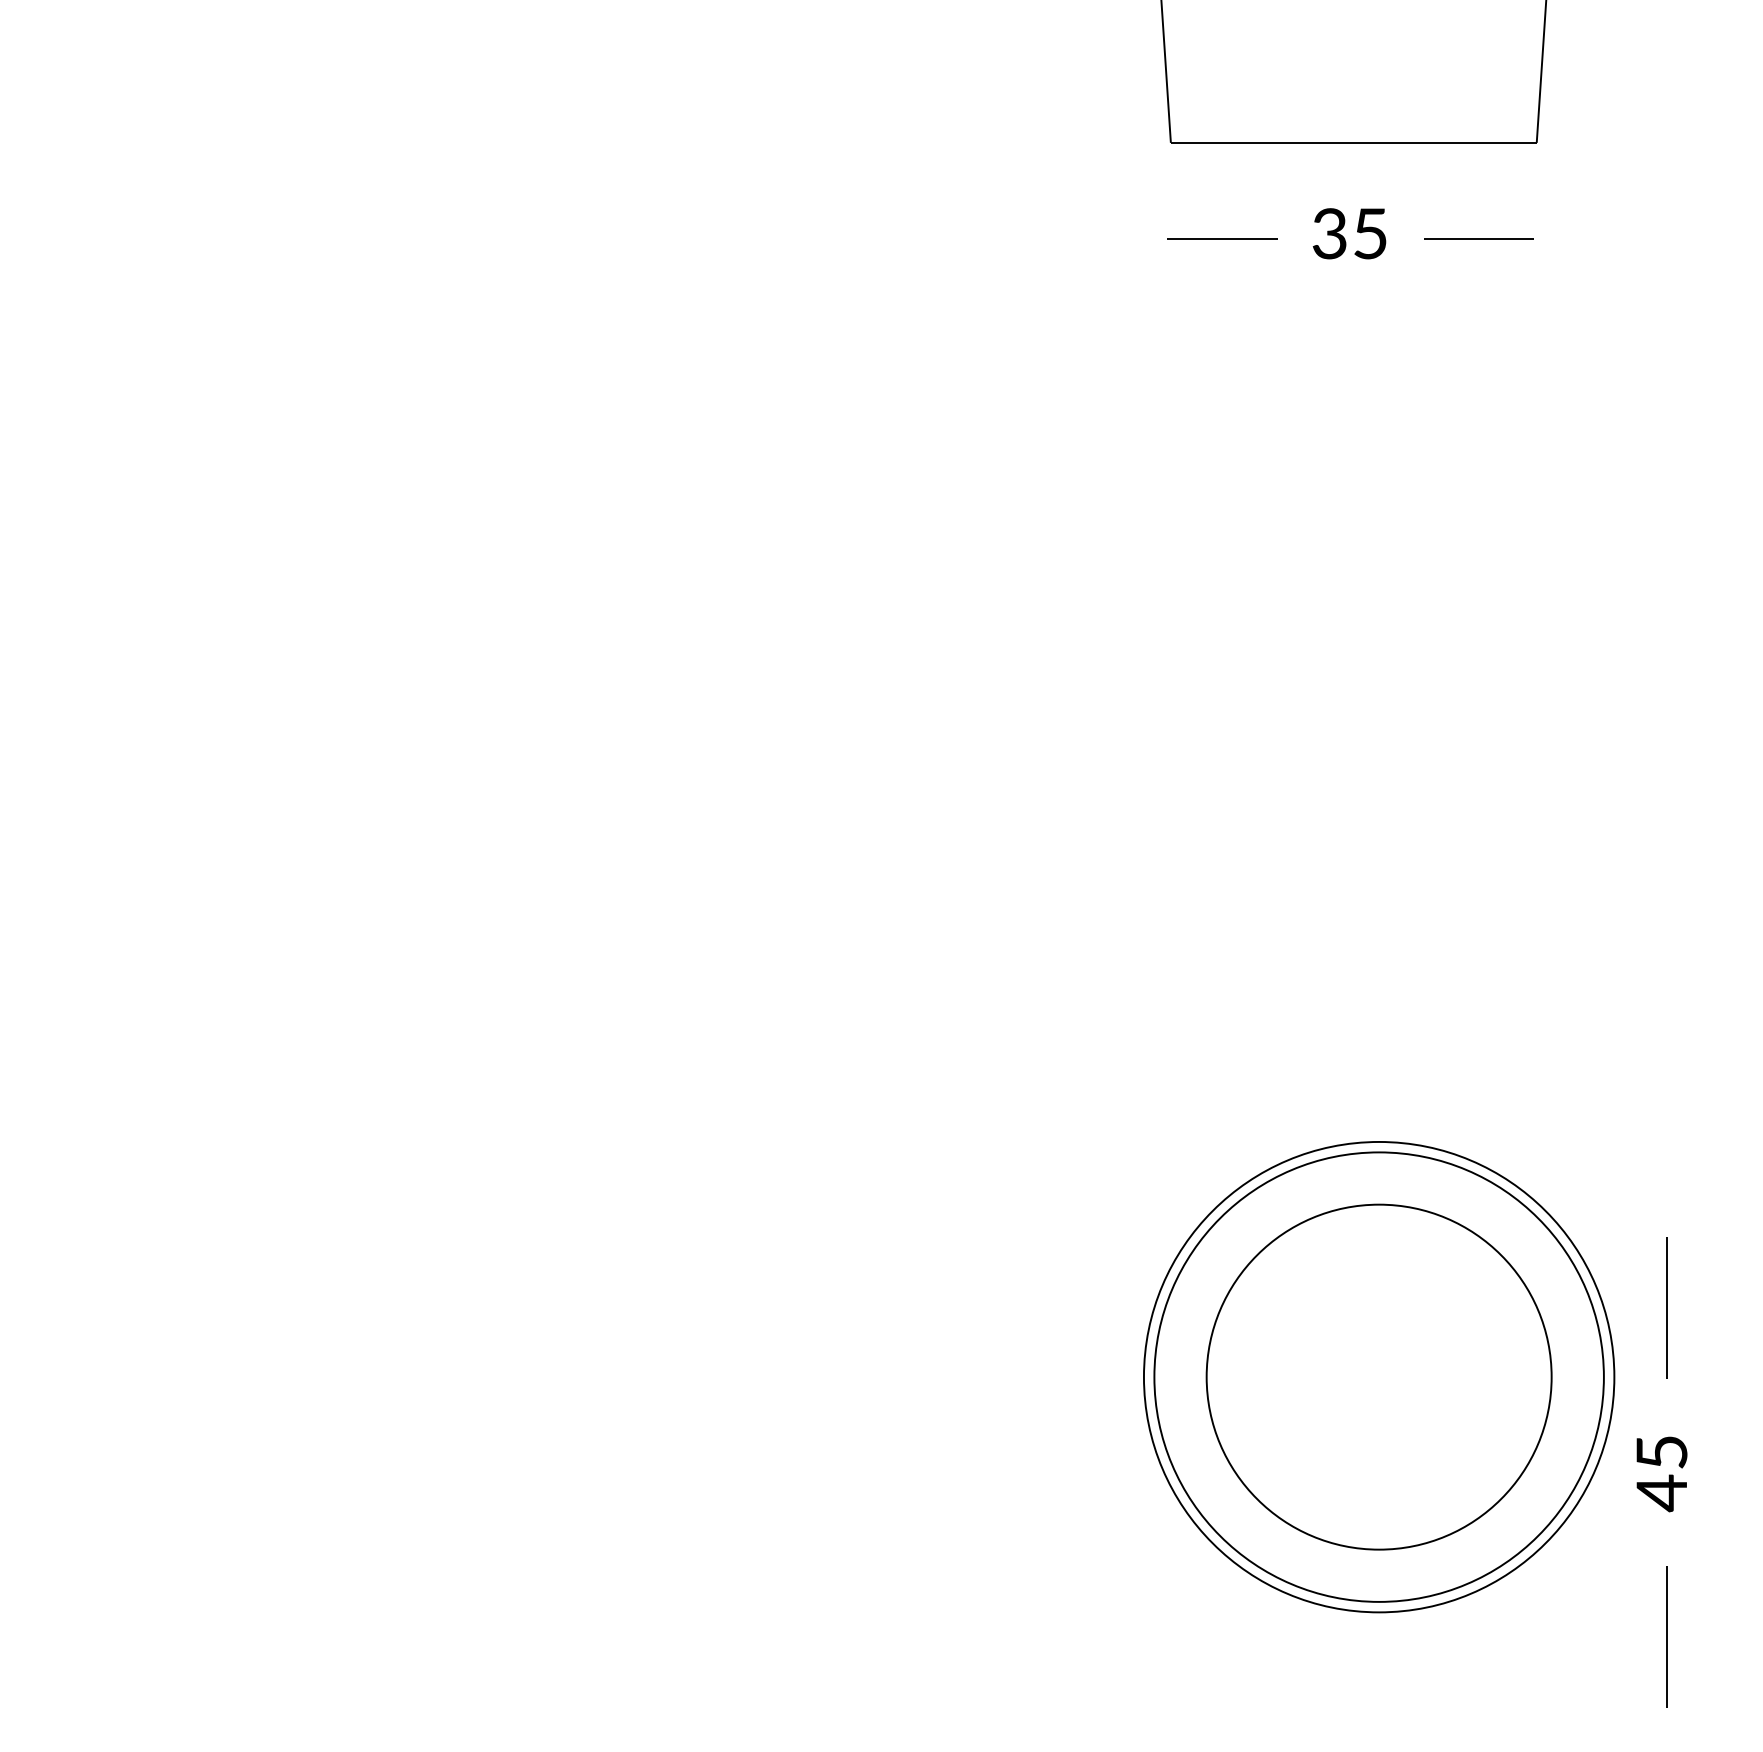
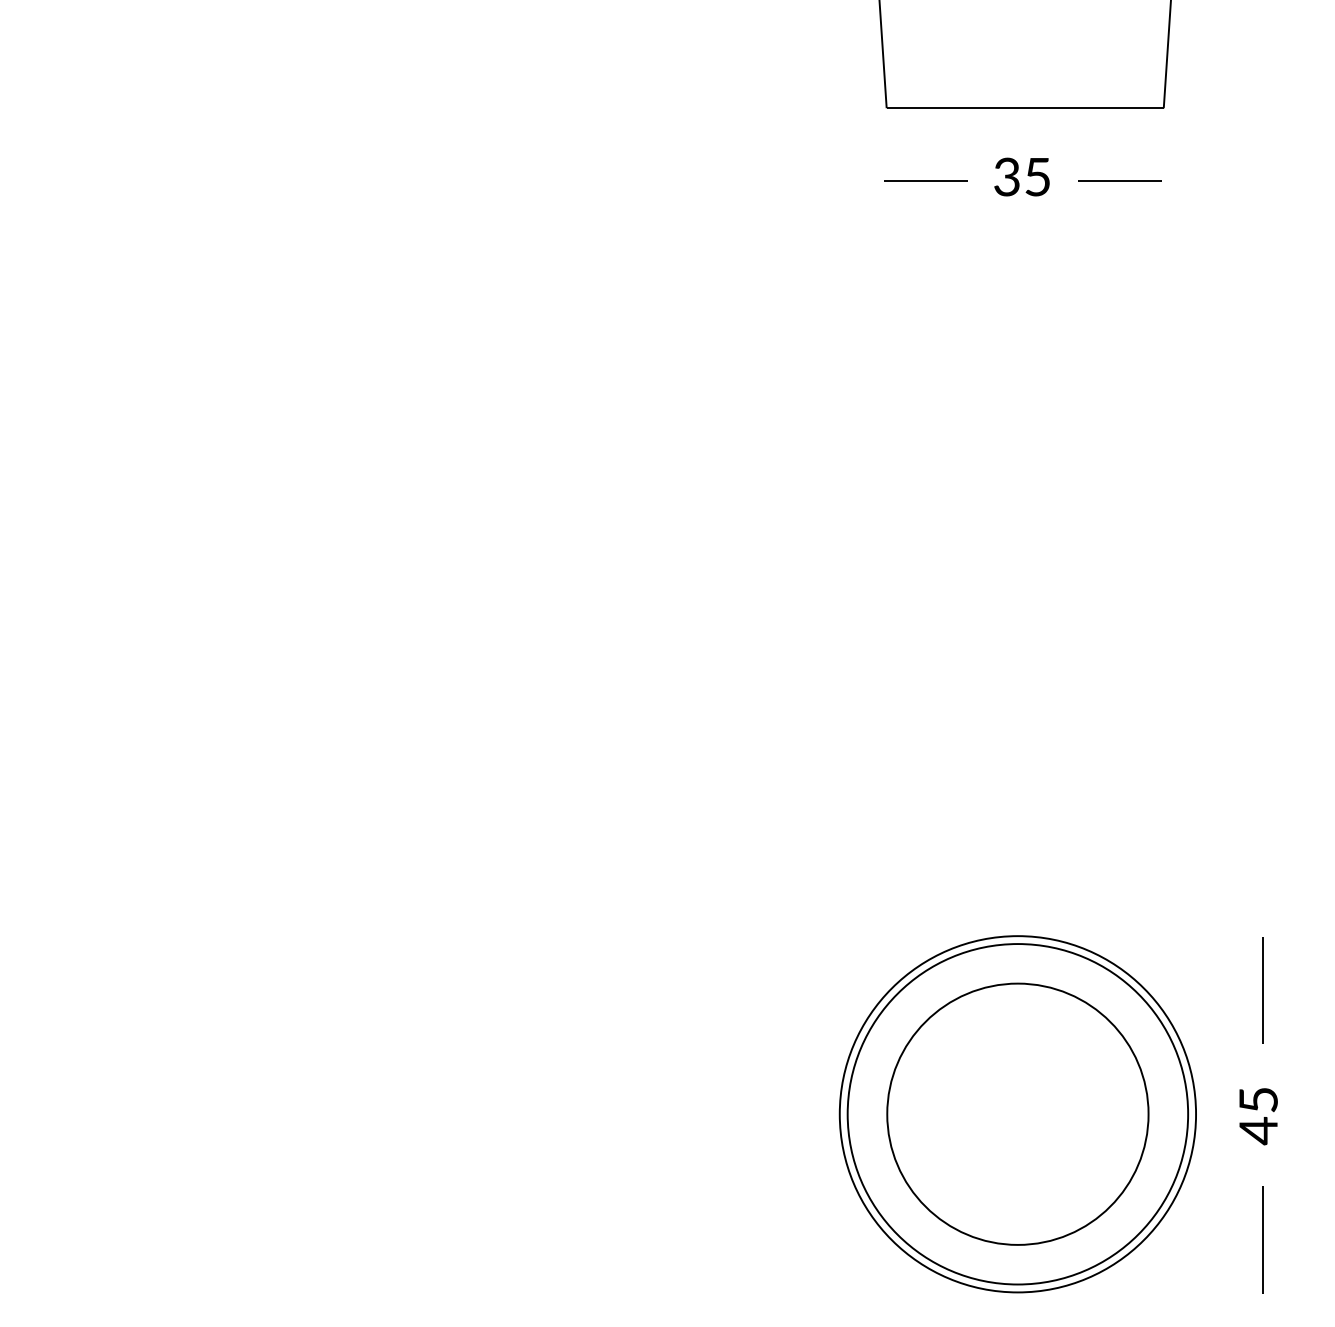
part: (1379, 1377) -> (1018, 1114), moved

